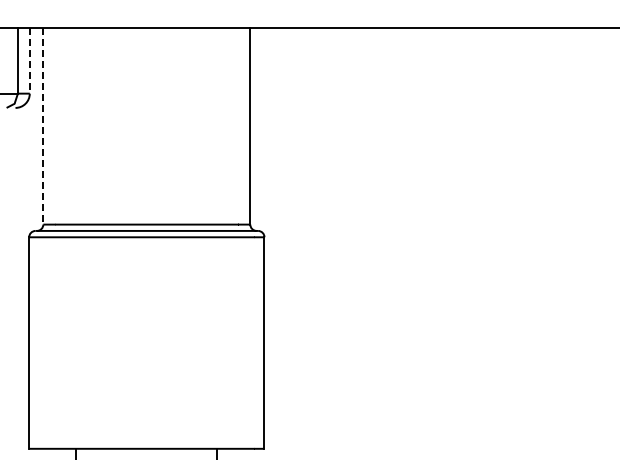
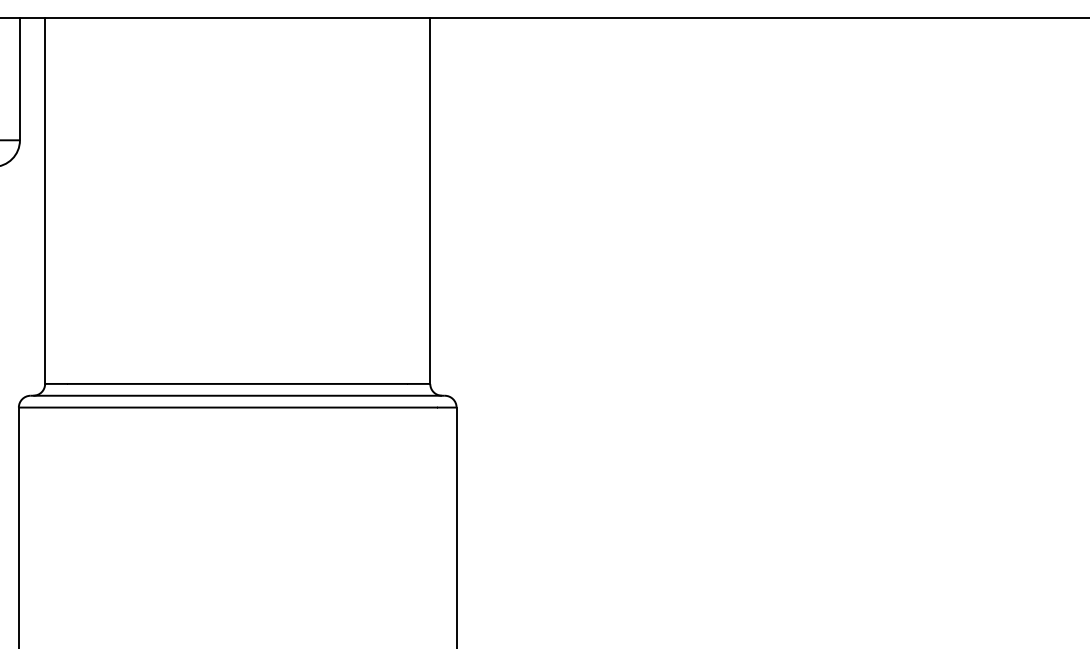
line: (29, 60) -> (19, 78), dashed -> solid
line: (43, 126) -> (45, 201), dashed -> solid

